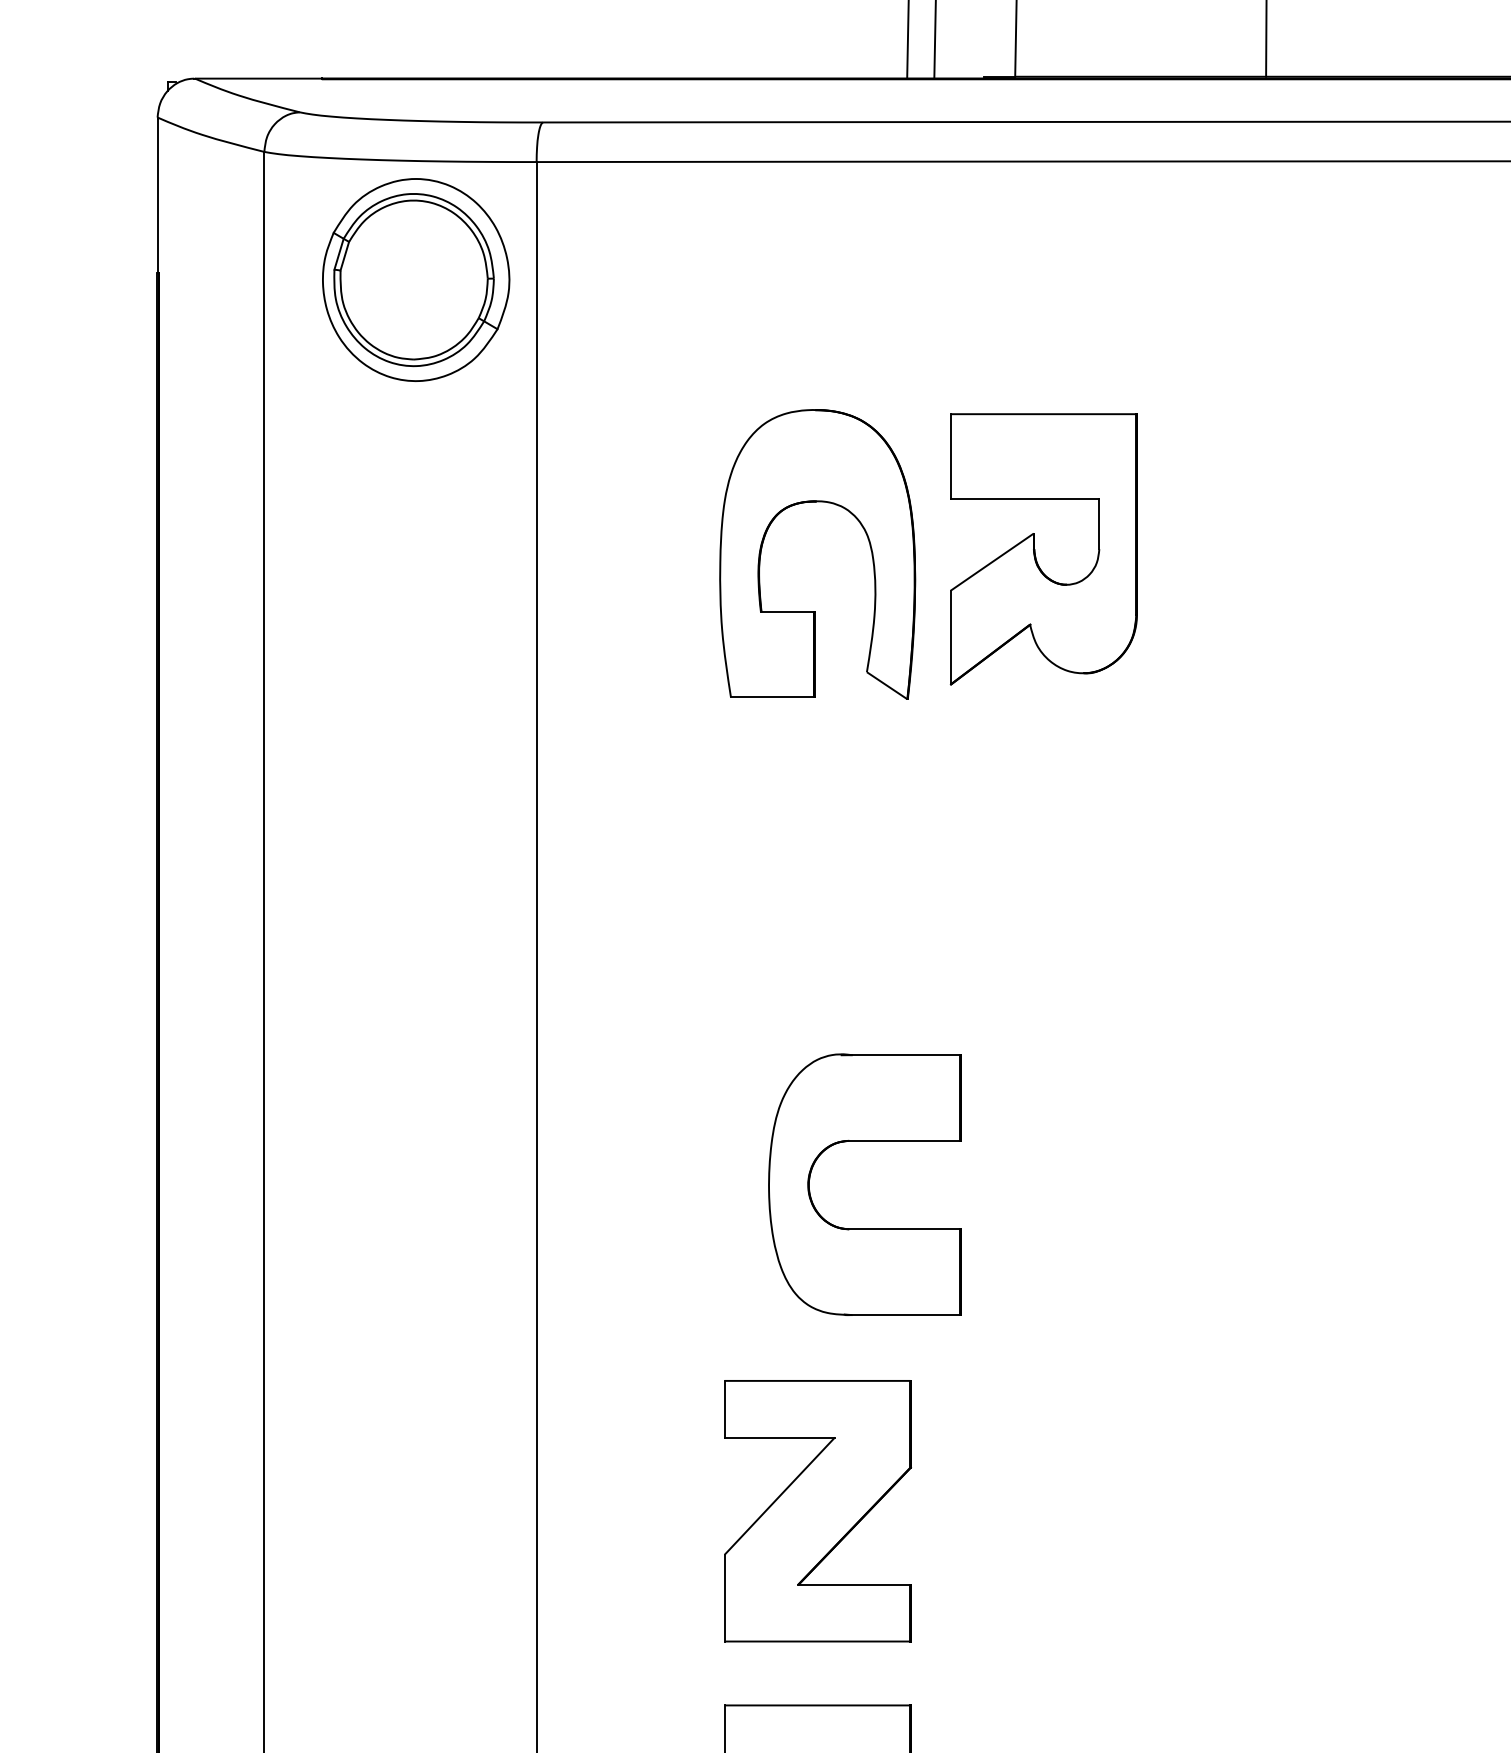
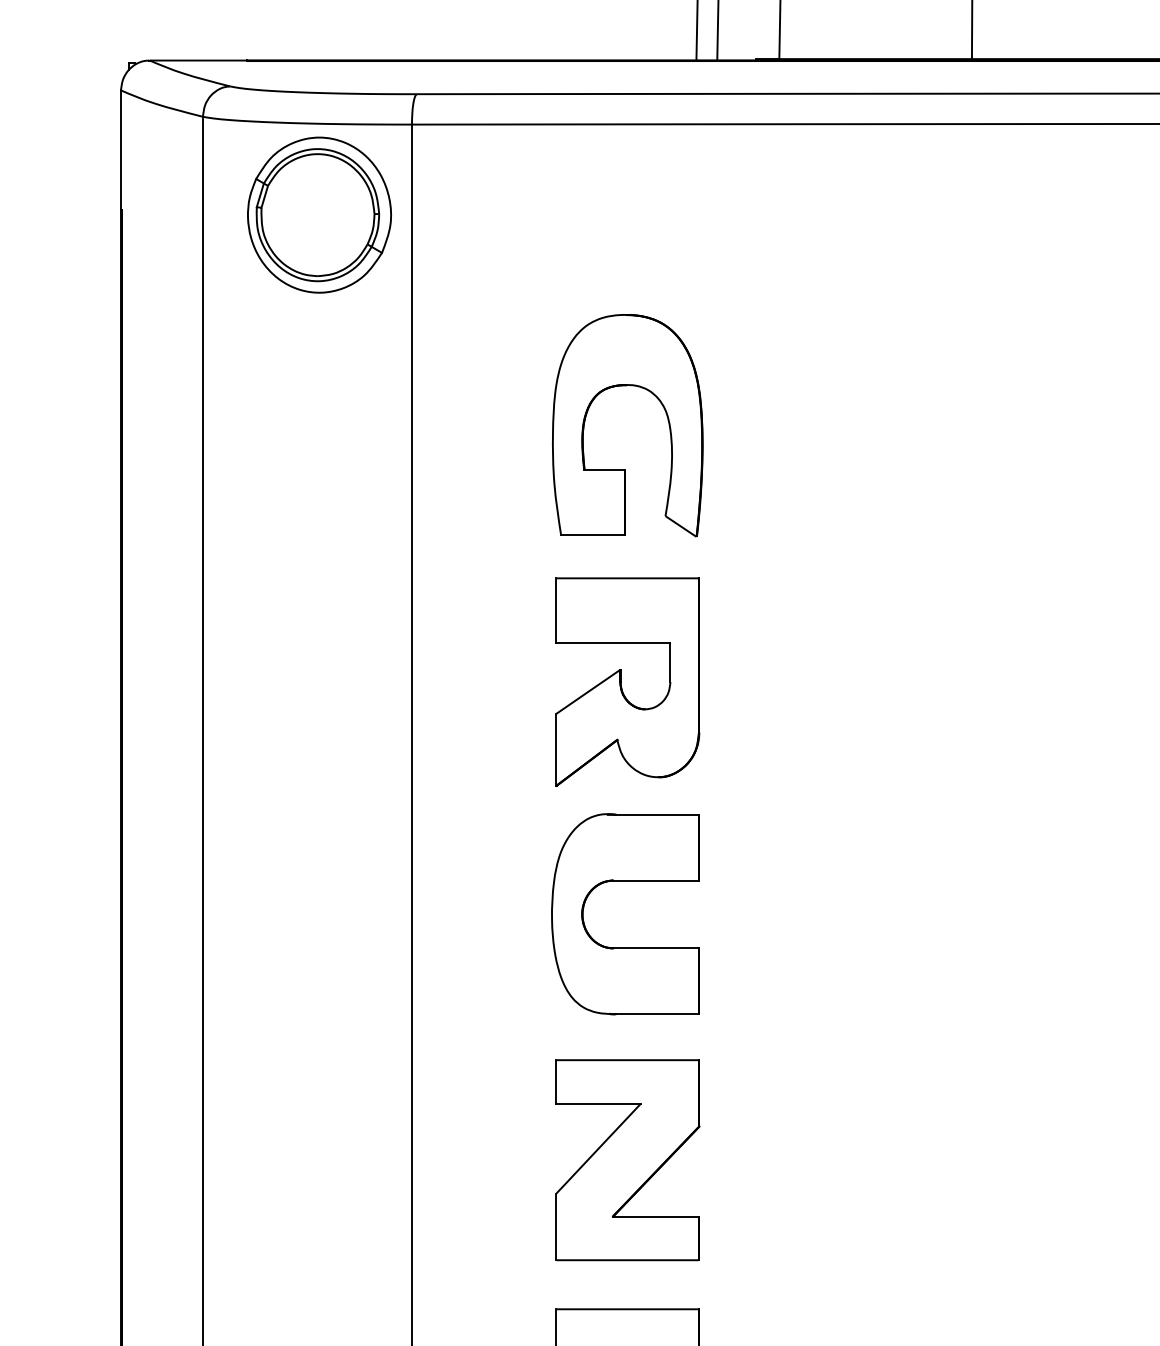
part: (1035, 549) -> (621, 682), moved
part: (864, 1141) -> (625, 881), moved

